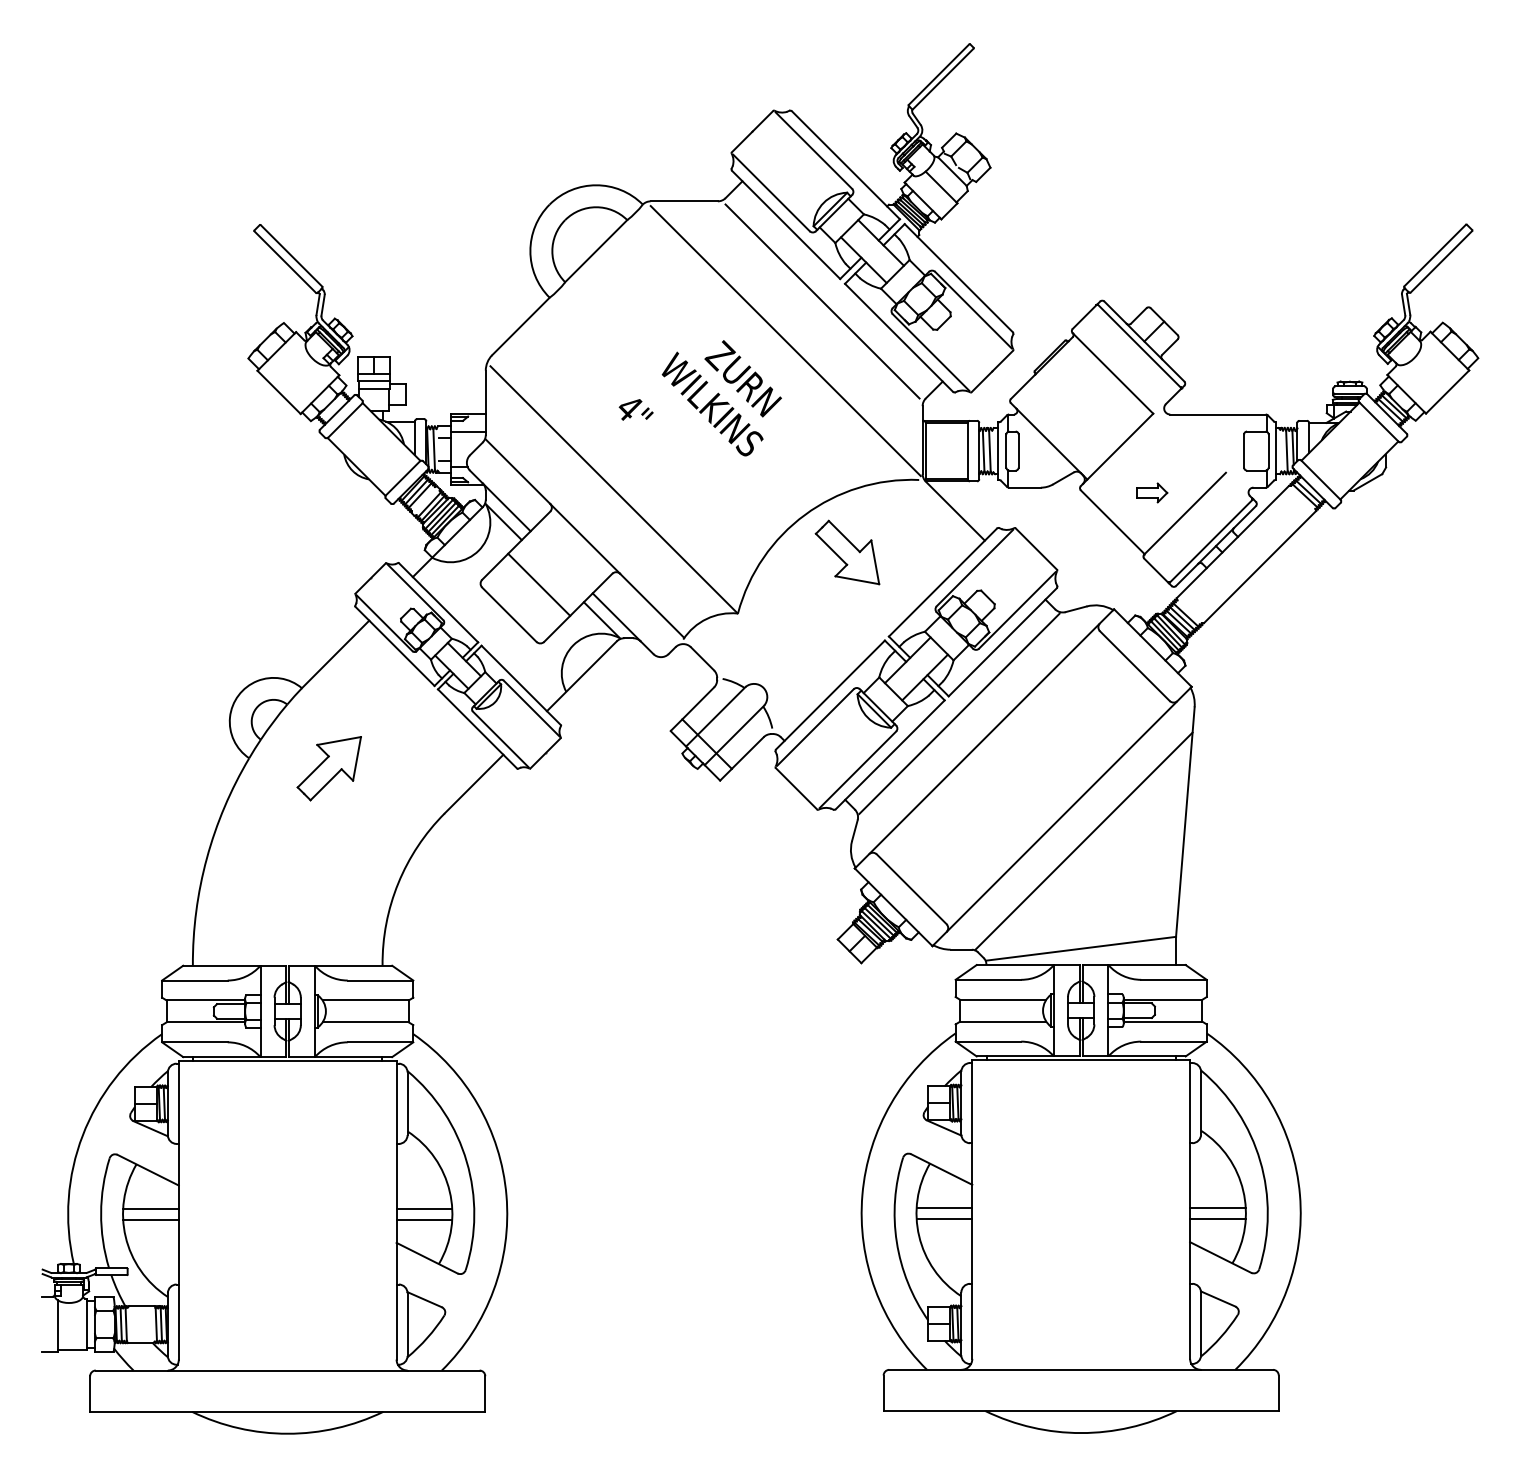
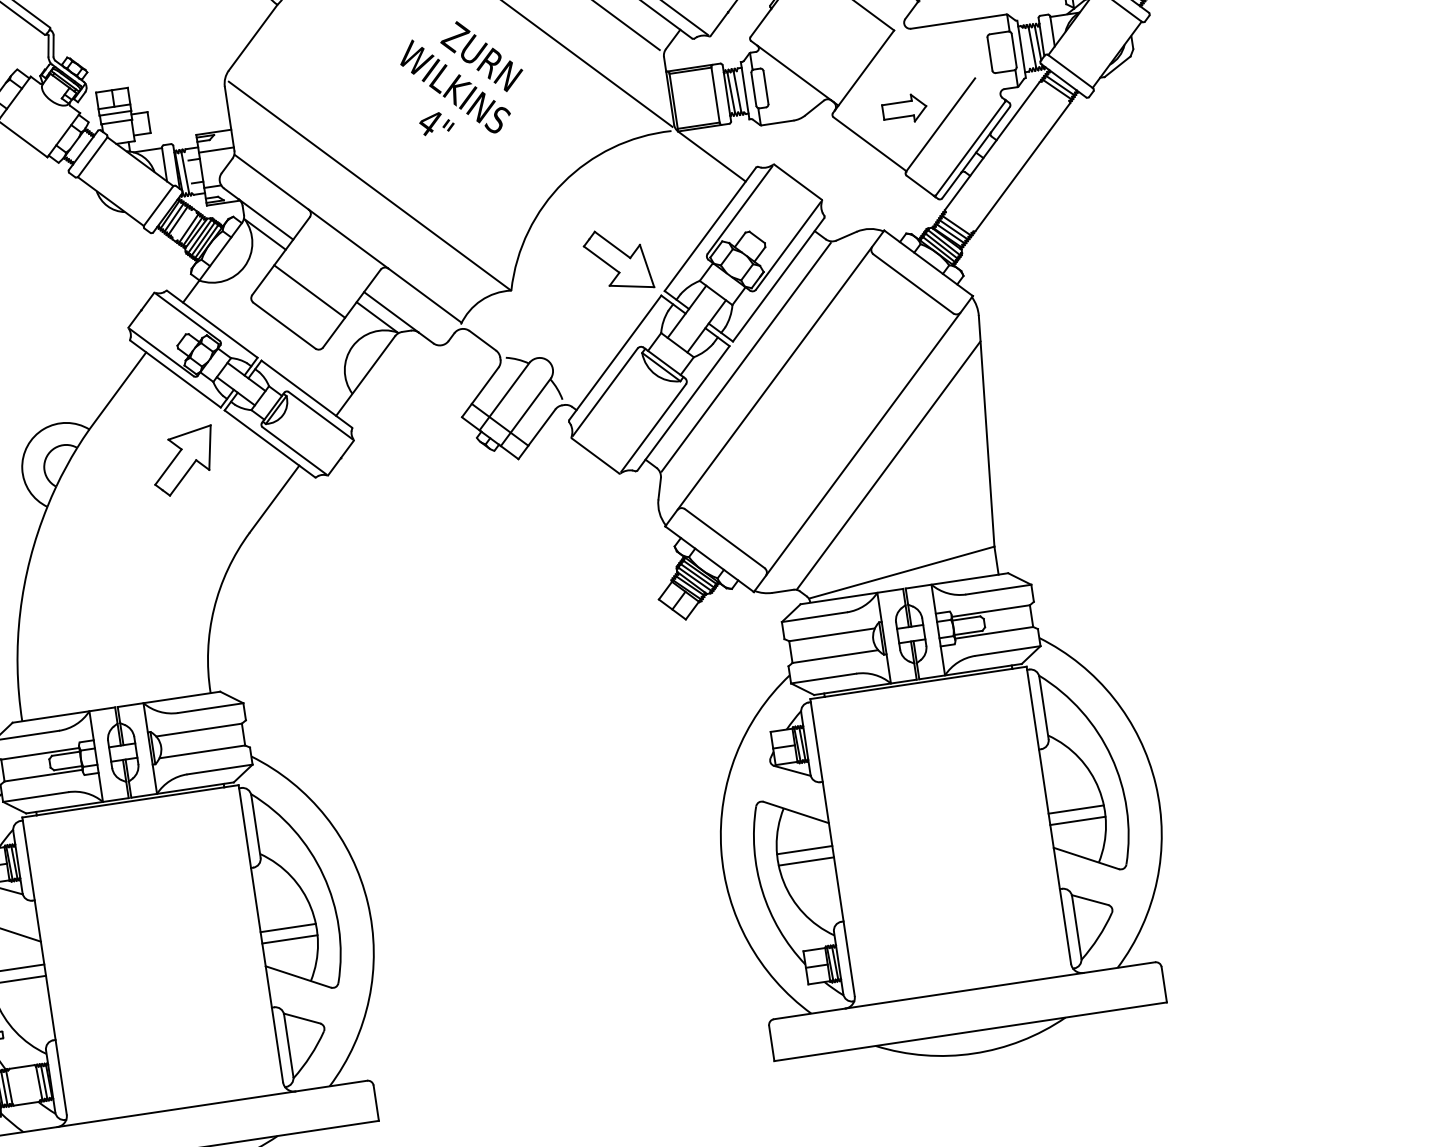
text: (635, 409) -> (436, 123), moved
part: (1151, 492) -> (904, 108), size x1.43
part: (847, 552) -> (618, 260), moved
part: (328, 768) -> (183, 461), moved

